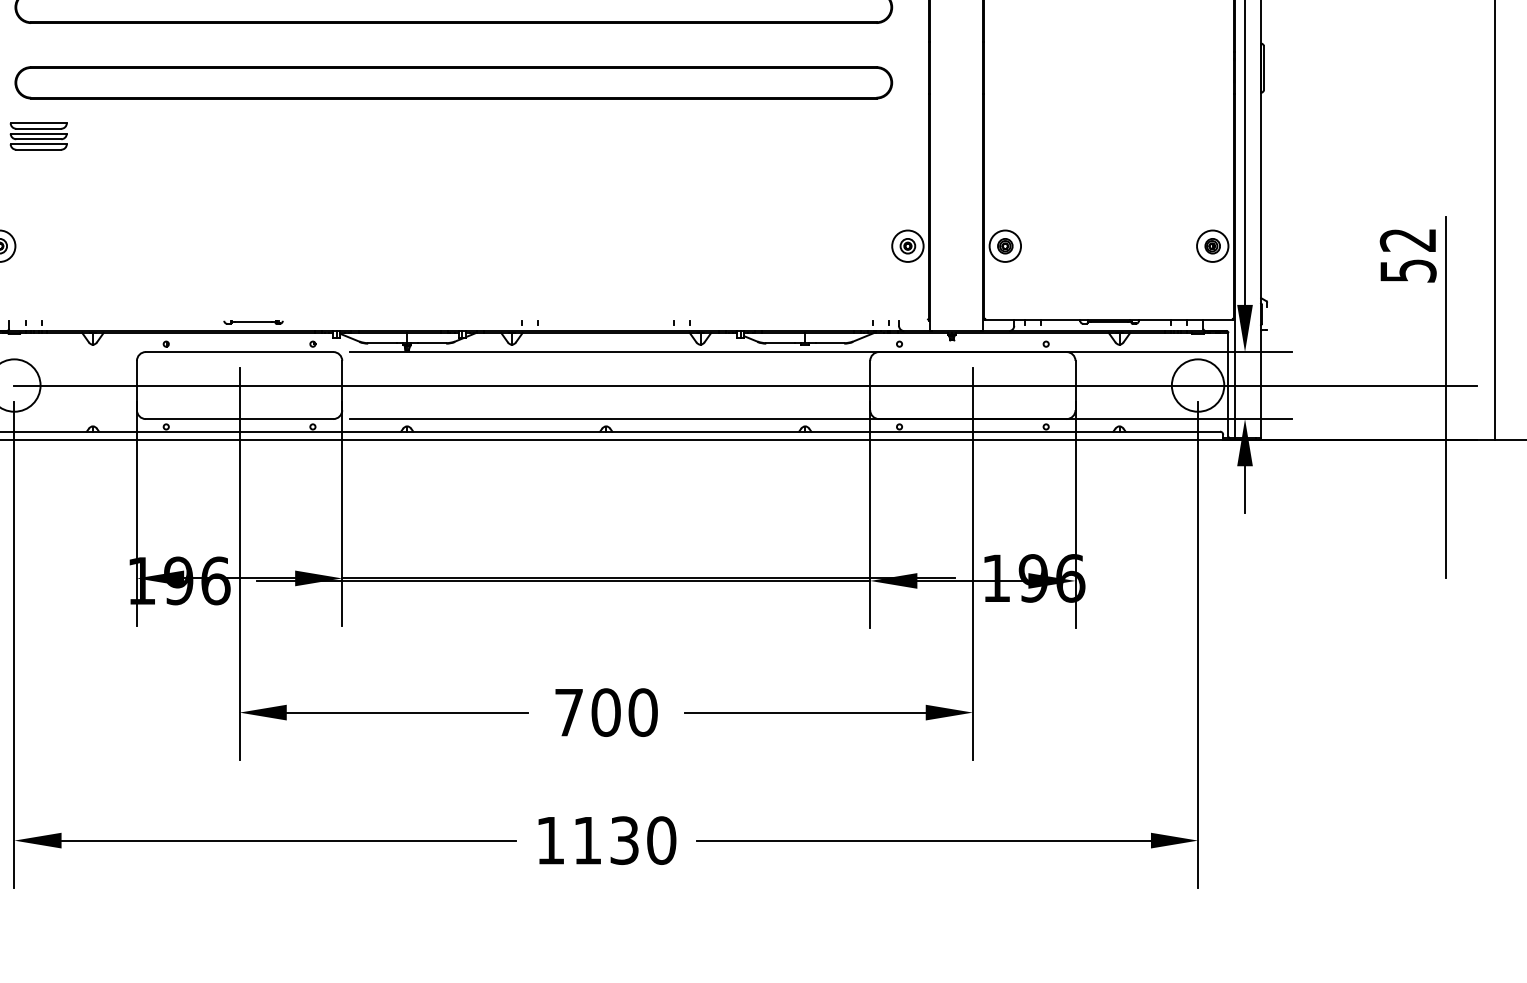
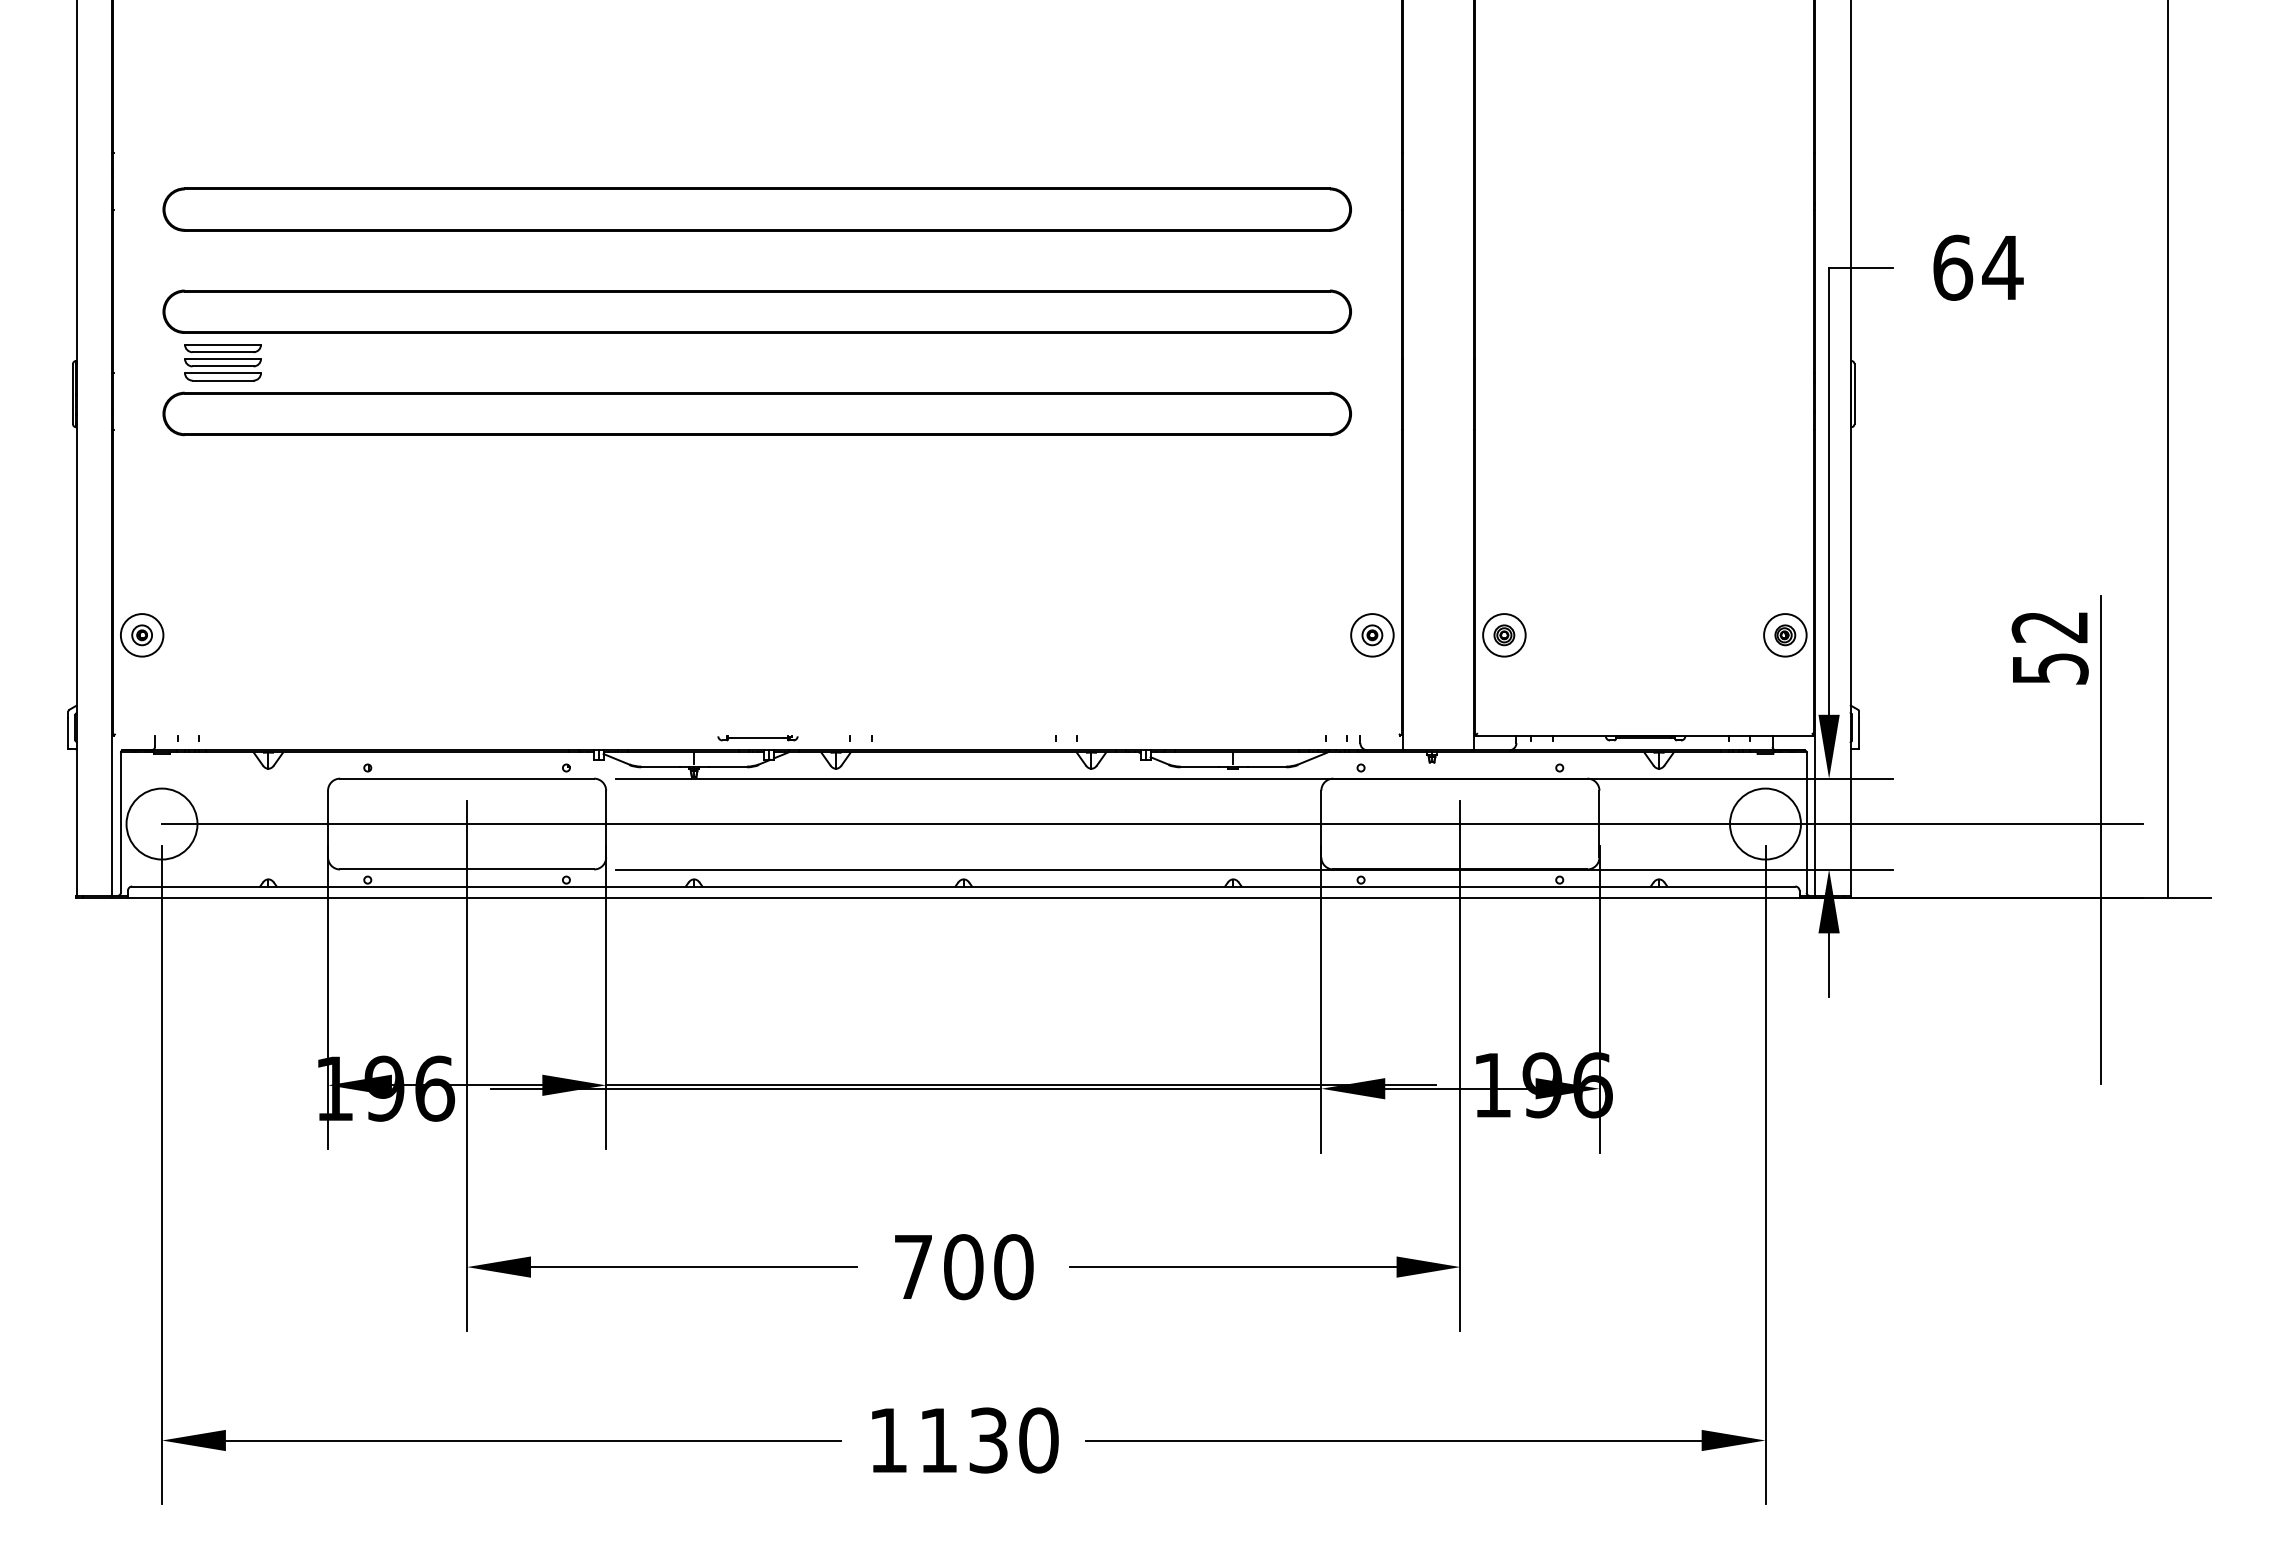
part: (38, 136) -> (222, 362), moved
line: (1267, 317) -> (1859, 732), added
part: (253, 322) -> (757, 738), moved

